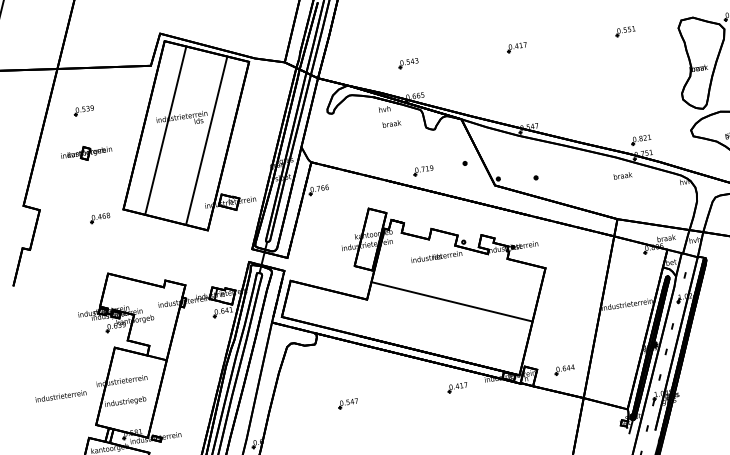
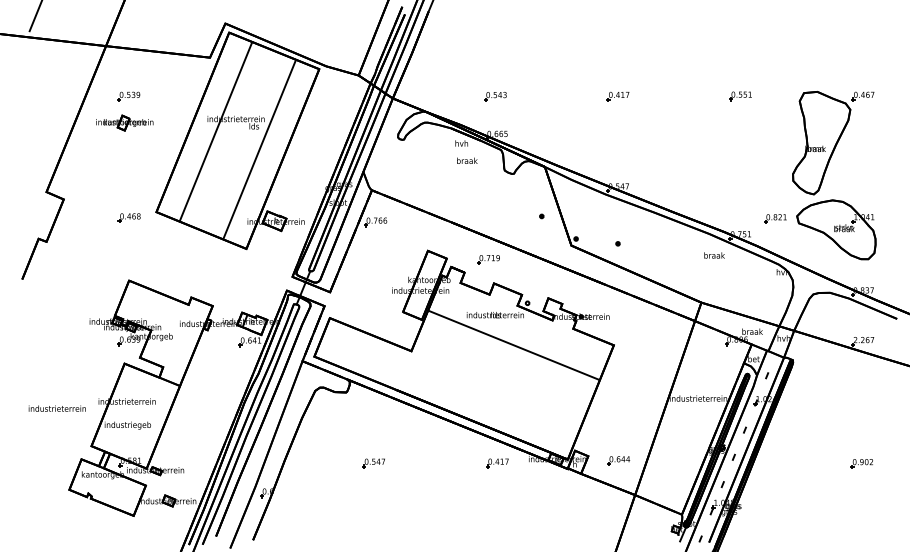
part: (641, 139) -> (775, 218), moved
part: (86, 152) -> (124, 122), moved
part: (423, 170) -> (488, 259), moved
line: (451, 301) -> (513, 344), moved

